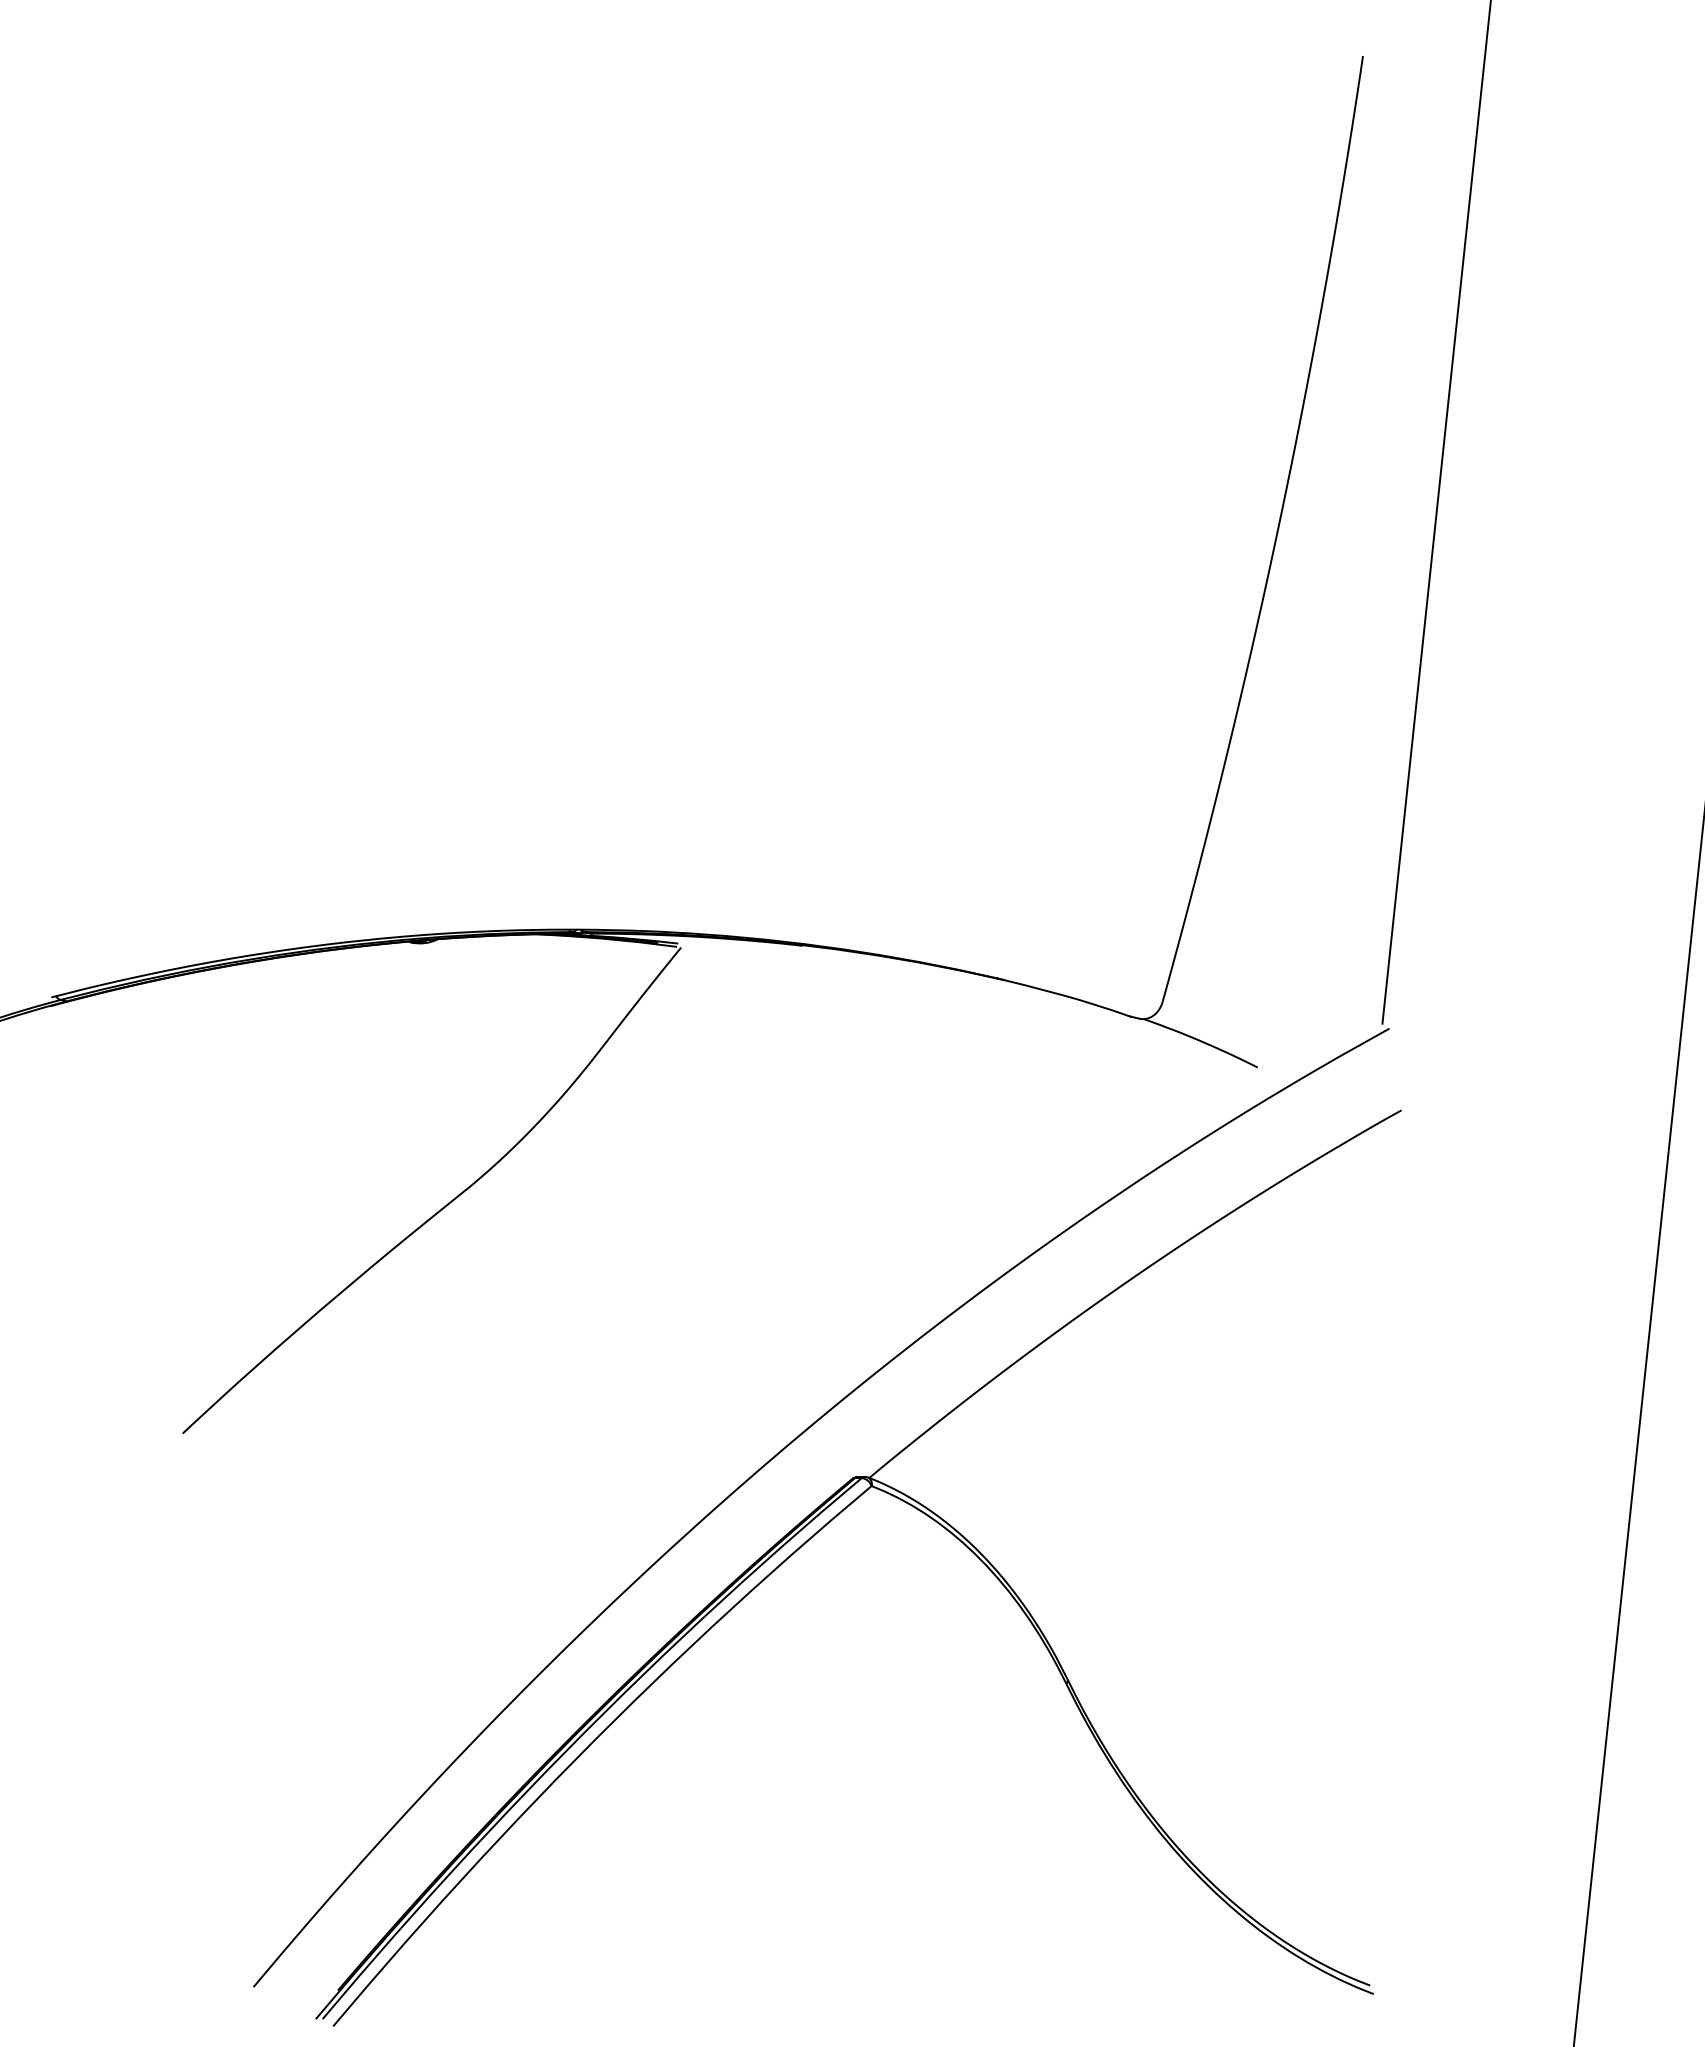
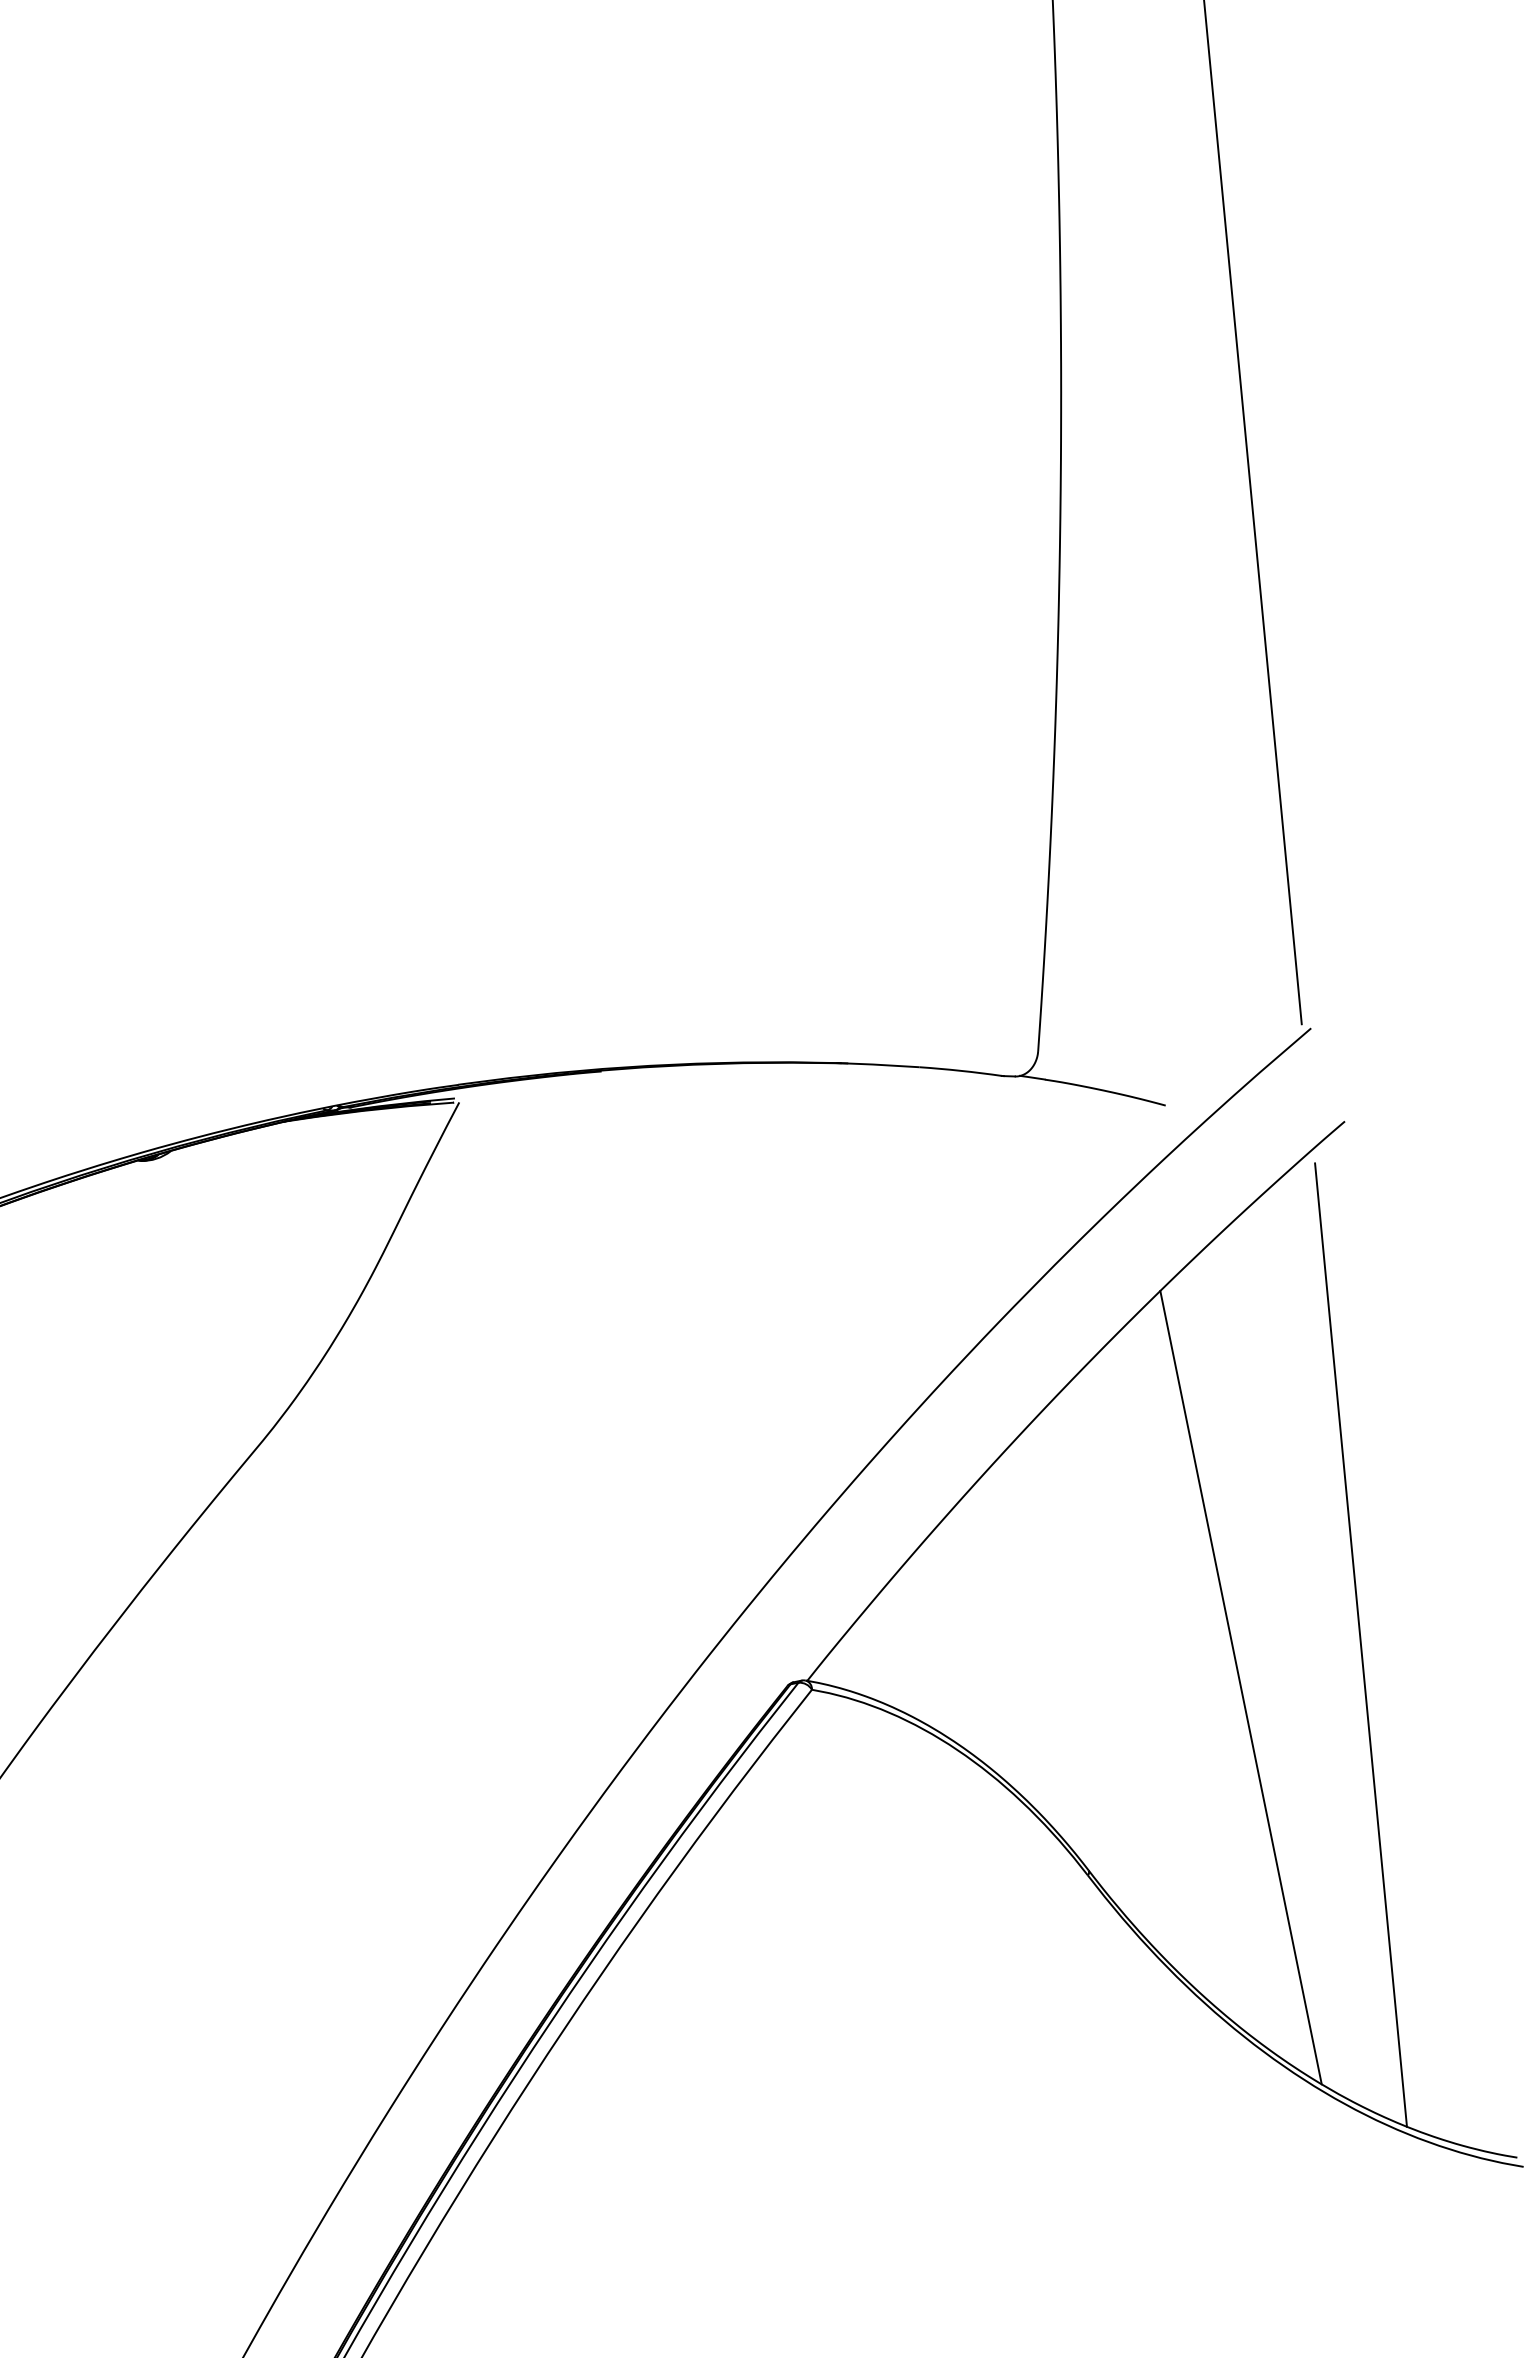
line: (1327, 1540) -> (1360, 1644), added
line: (1222, 1555) -> (1240, 1687), added

